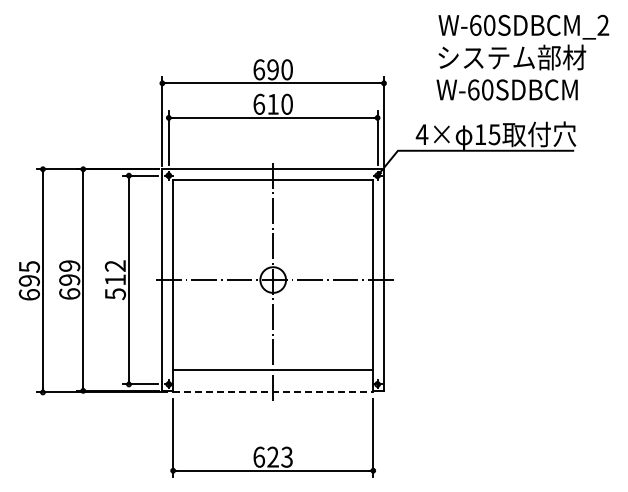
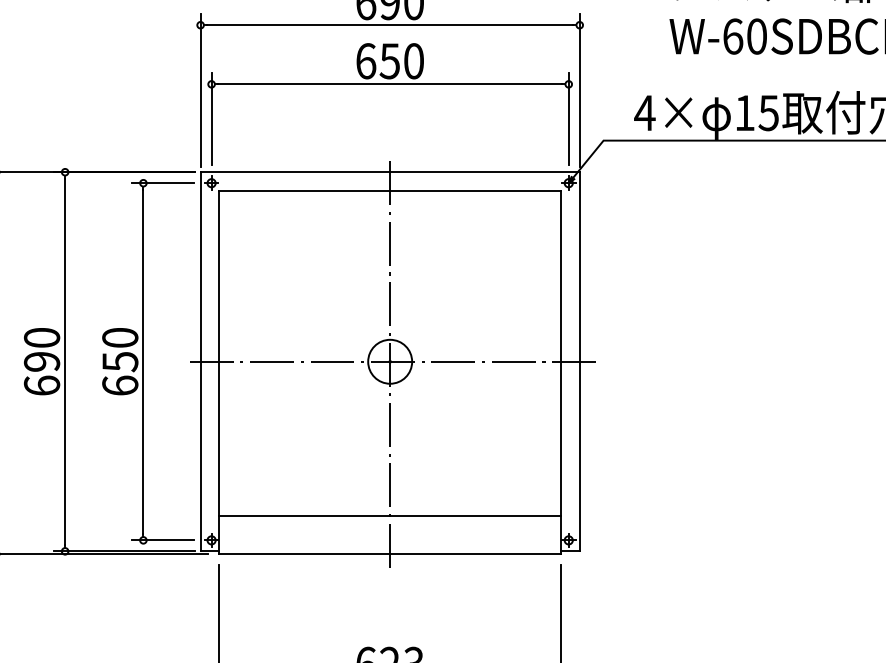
text: (272, 104) -> (388, 61), 610 -> 650
text: (69, 265) -> (41, 336), 699 -> 690
text: (115, 280) -> (120, 362), 512 -> 650
line: (273, 392) -> (390, 554), dashed -> solid

